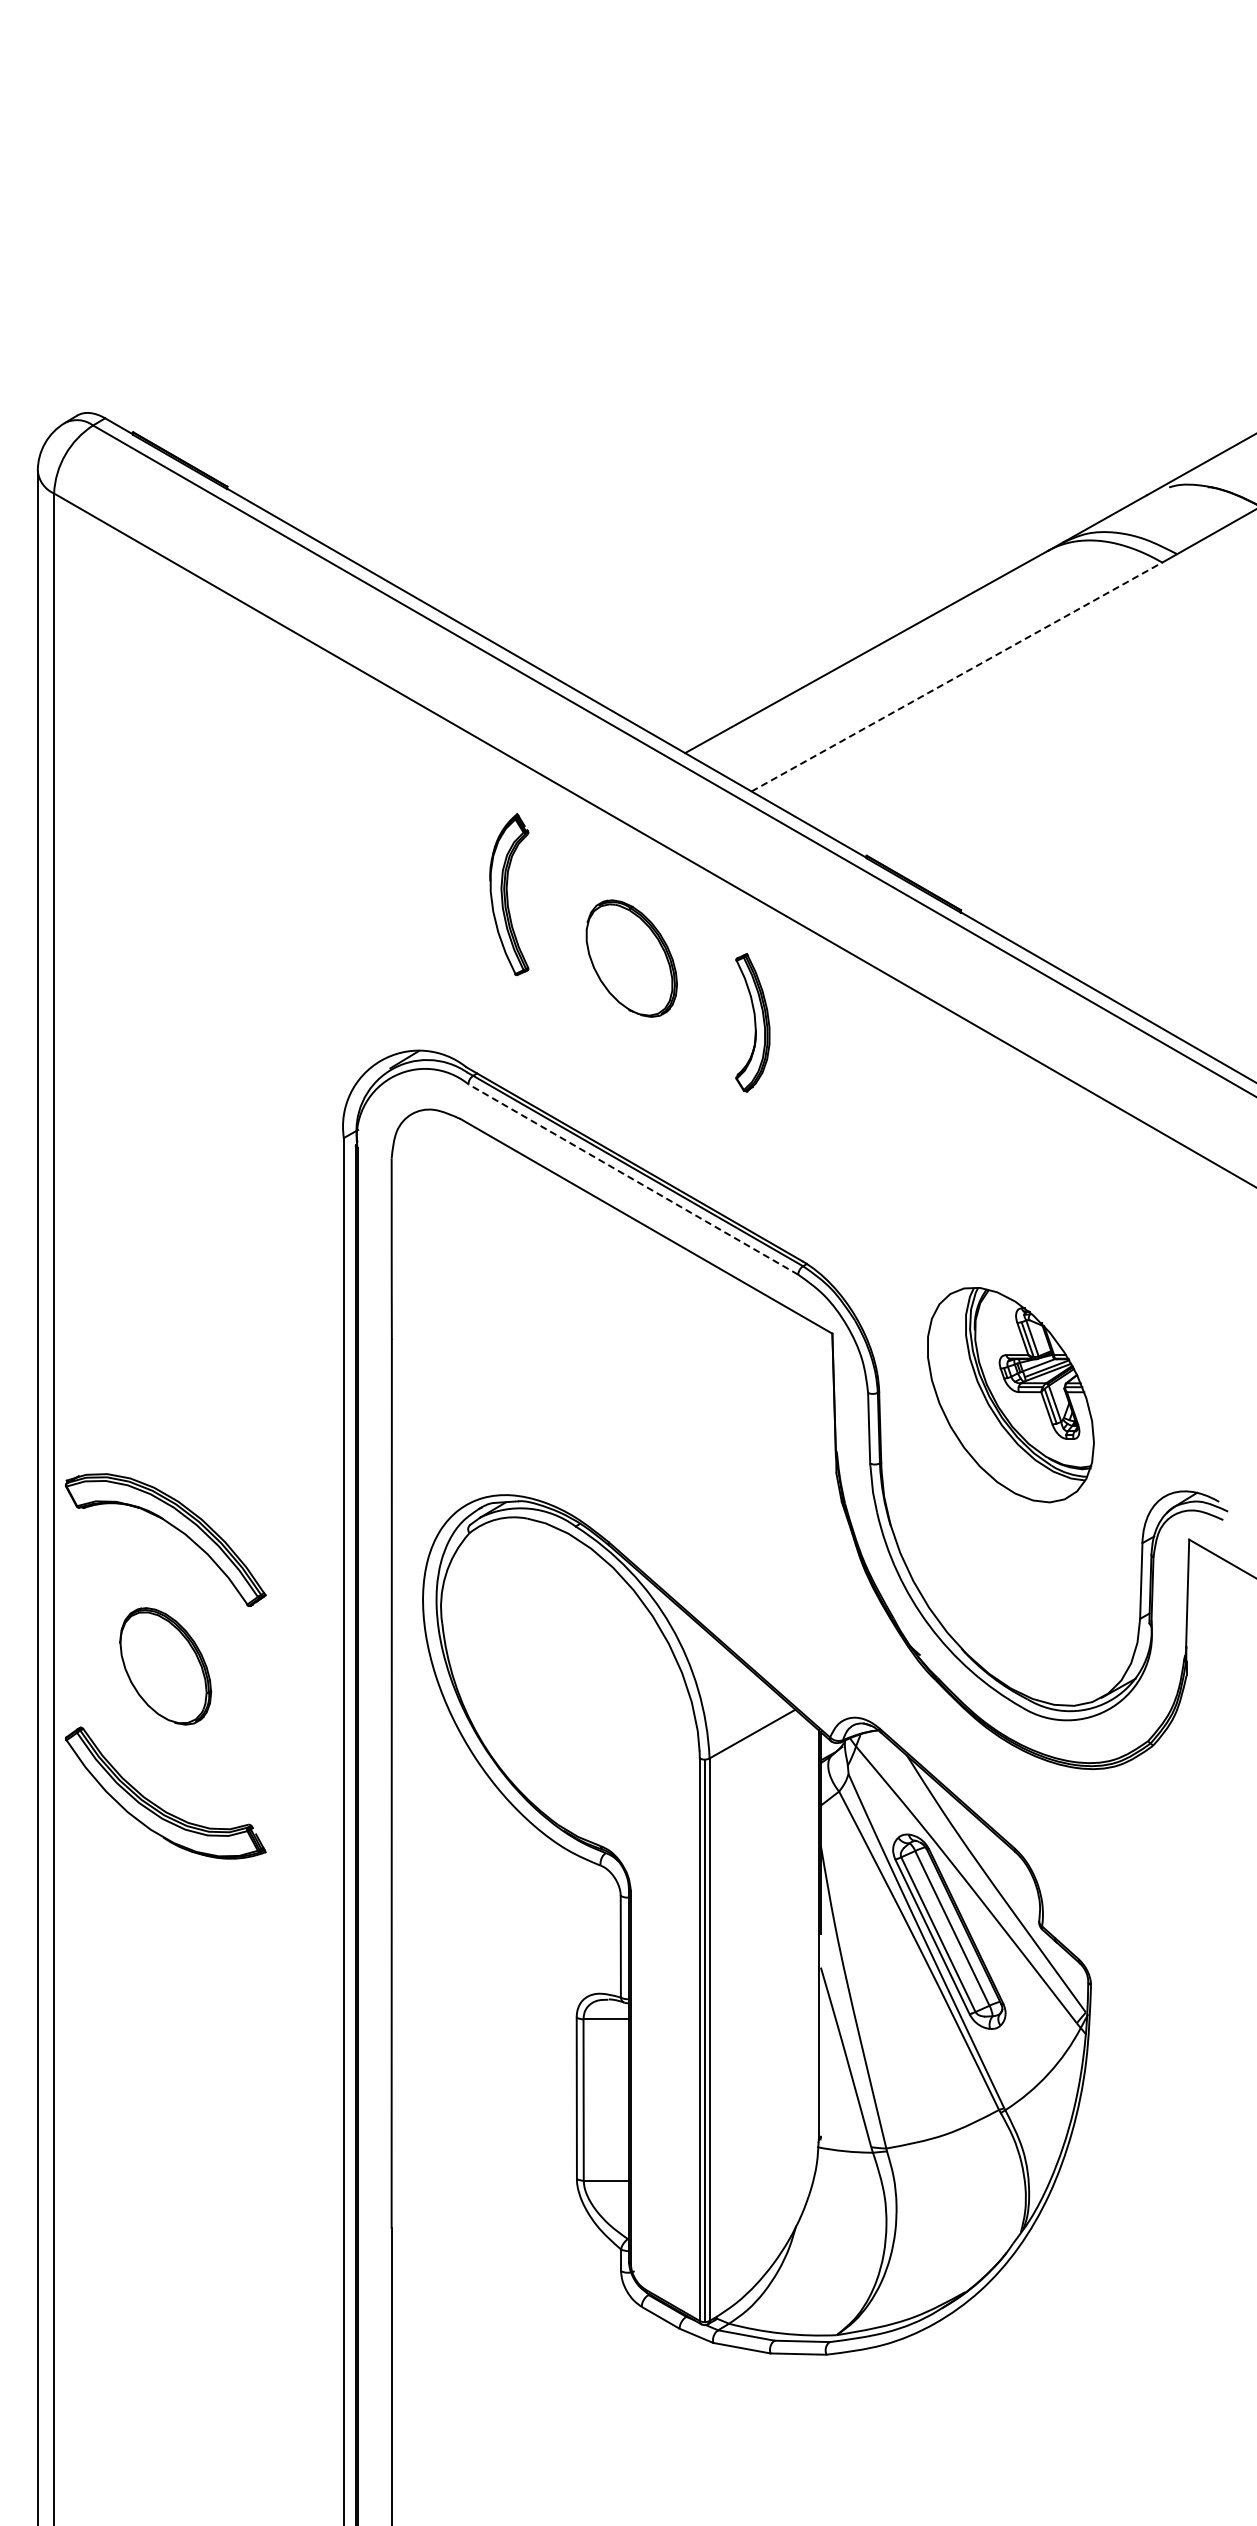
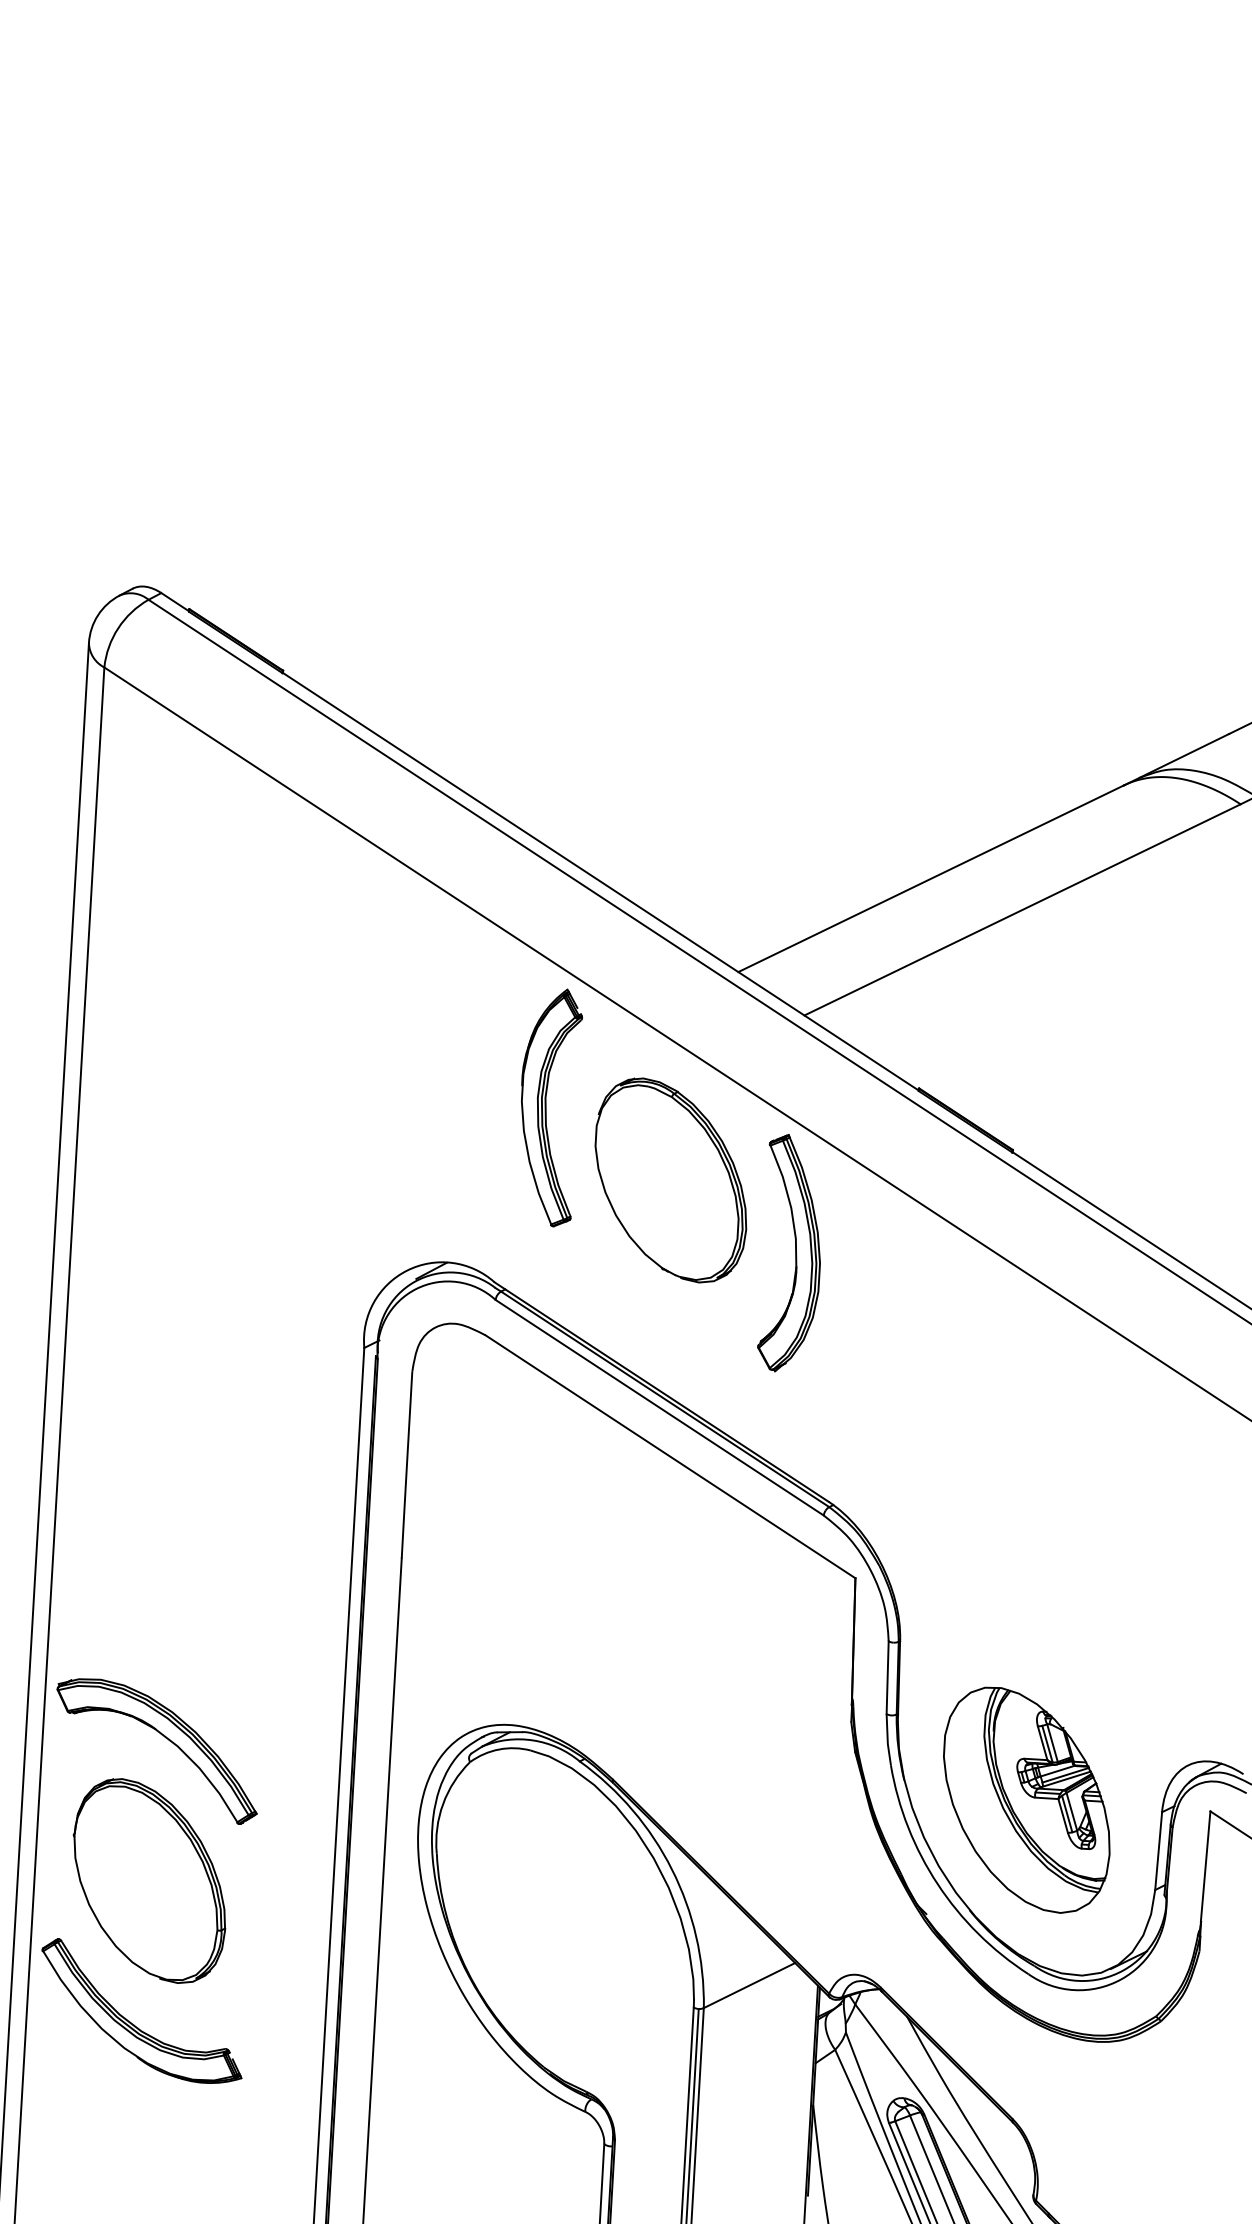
line: (957, 676) -> (1023, 909), dashed -> solid
part: (509, 894) -> (549, 1107), size x1.43
part: (631, 958) -> (670, 1180), size x1.67
part: (752, 1022) -> (791, 1253), size x1.67
line: (632, 1179) -> (658, 1407), dashed -> solid
part: (1010, 1395) -> (1026, 1800), moved
part: (165, 1666) -> (149, 1881), size x1.67

